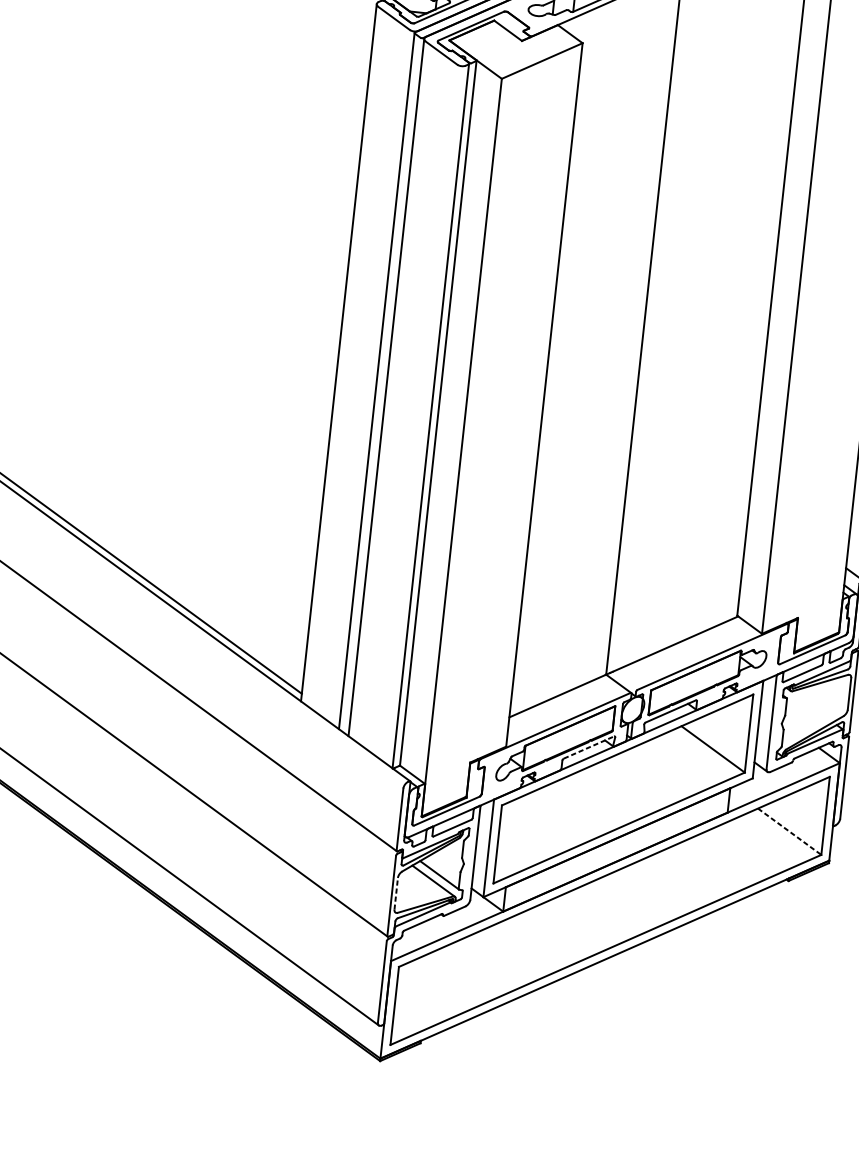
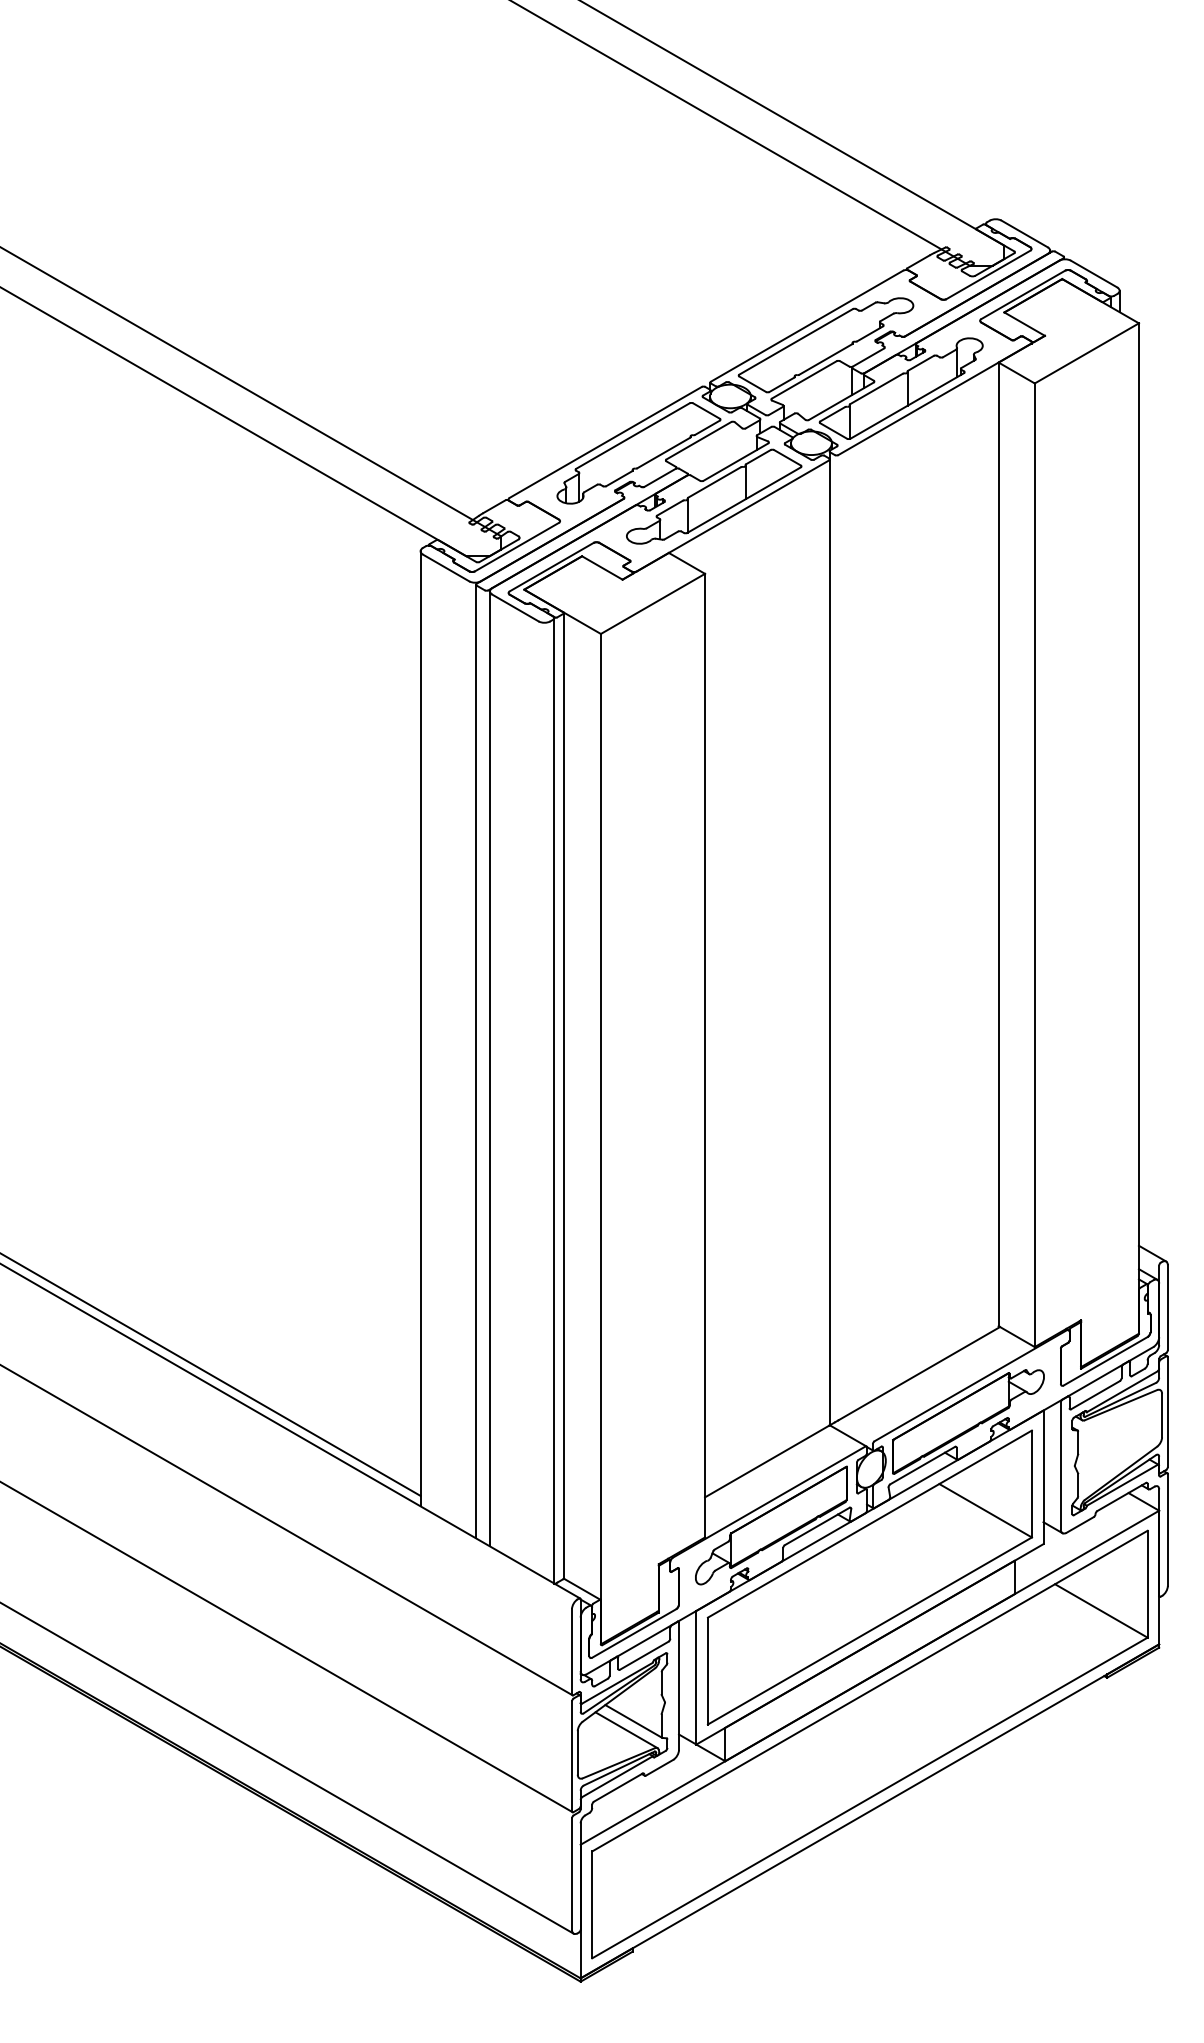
line: (589, 747) -> (817, 1526), dashed -> solid
line: (789, 832) -> (1101, 1611), dashed -> solid
line: (396, 893) -> (577, 1752), dashed -> solid

